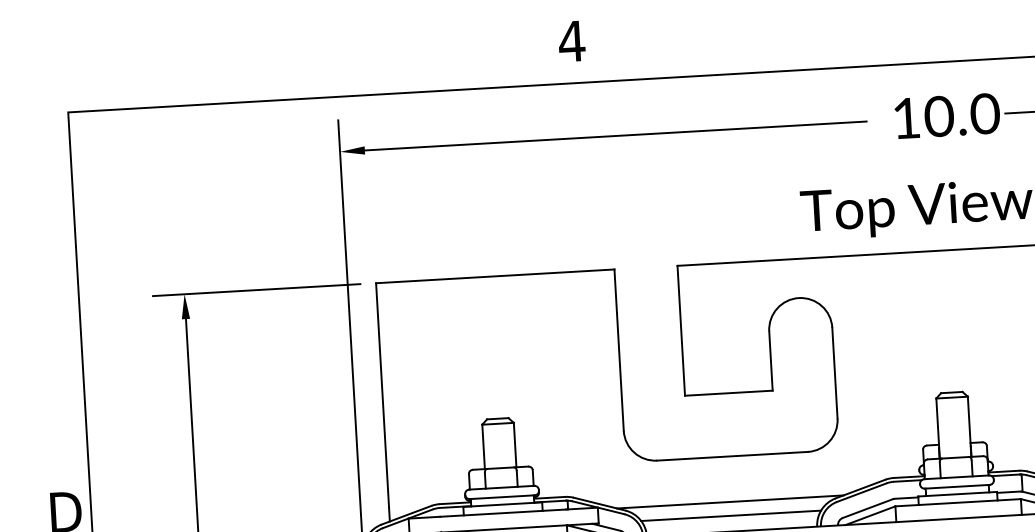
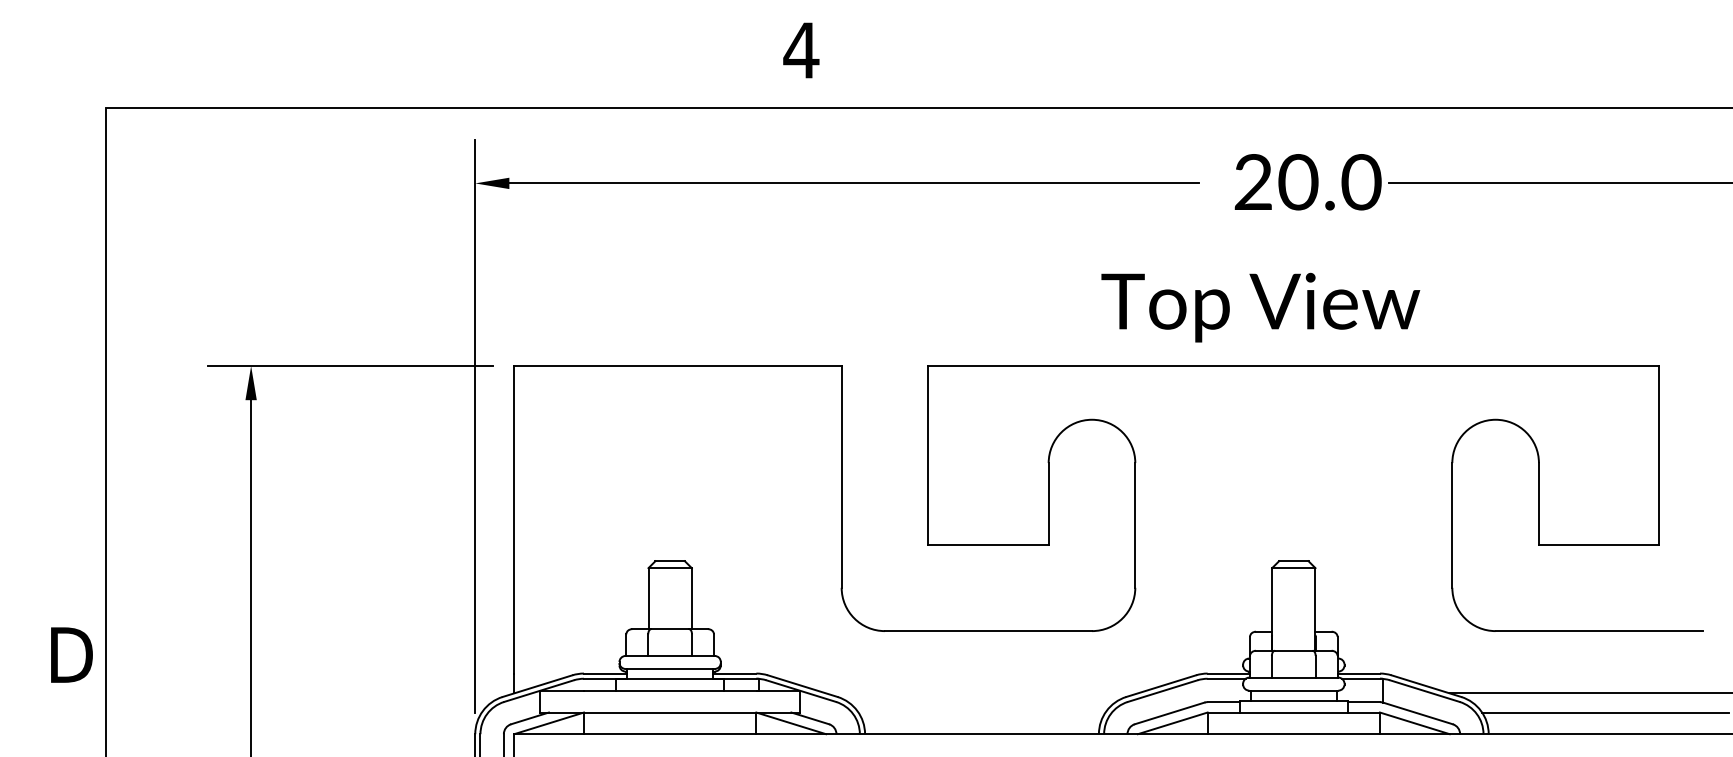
text: (905, 117) -> (1252, 181), 10.0 -> 20.0
line: (730, 501) -> (981, 693), removed
line: (730, 515) -> (981, 712), removed

